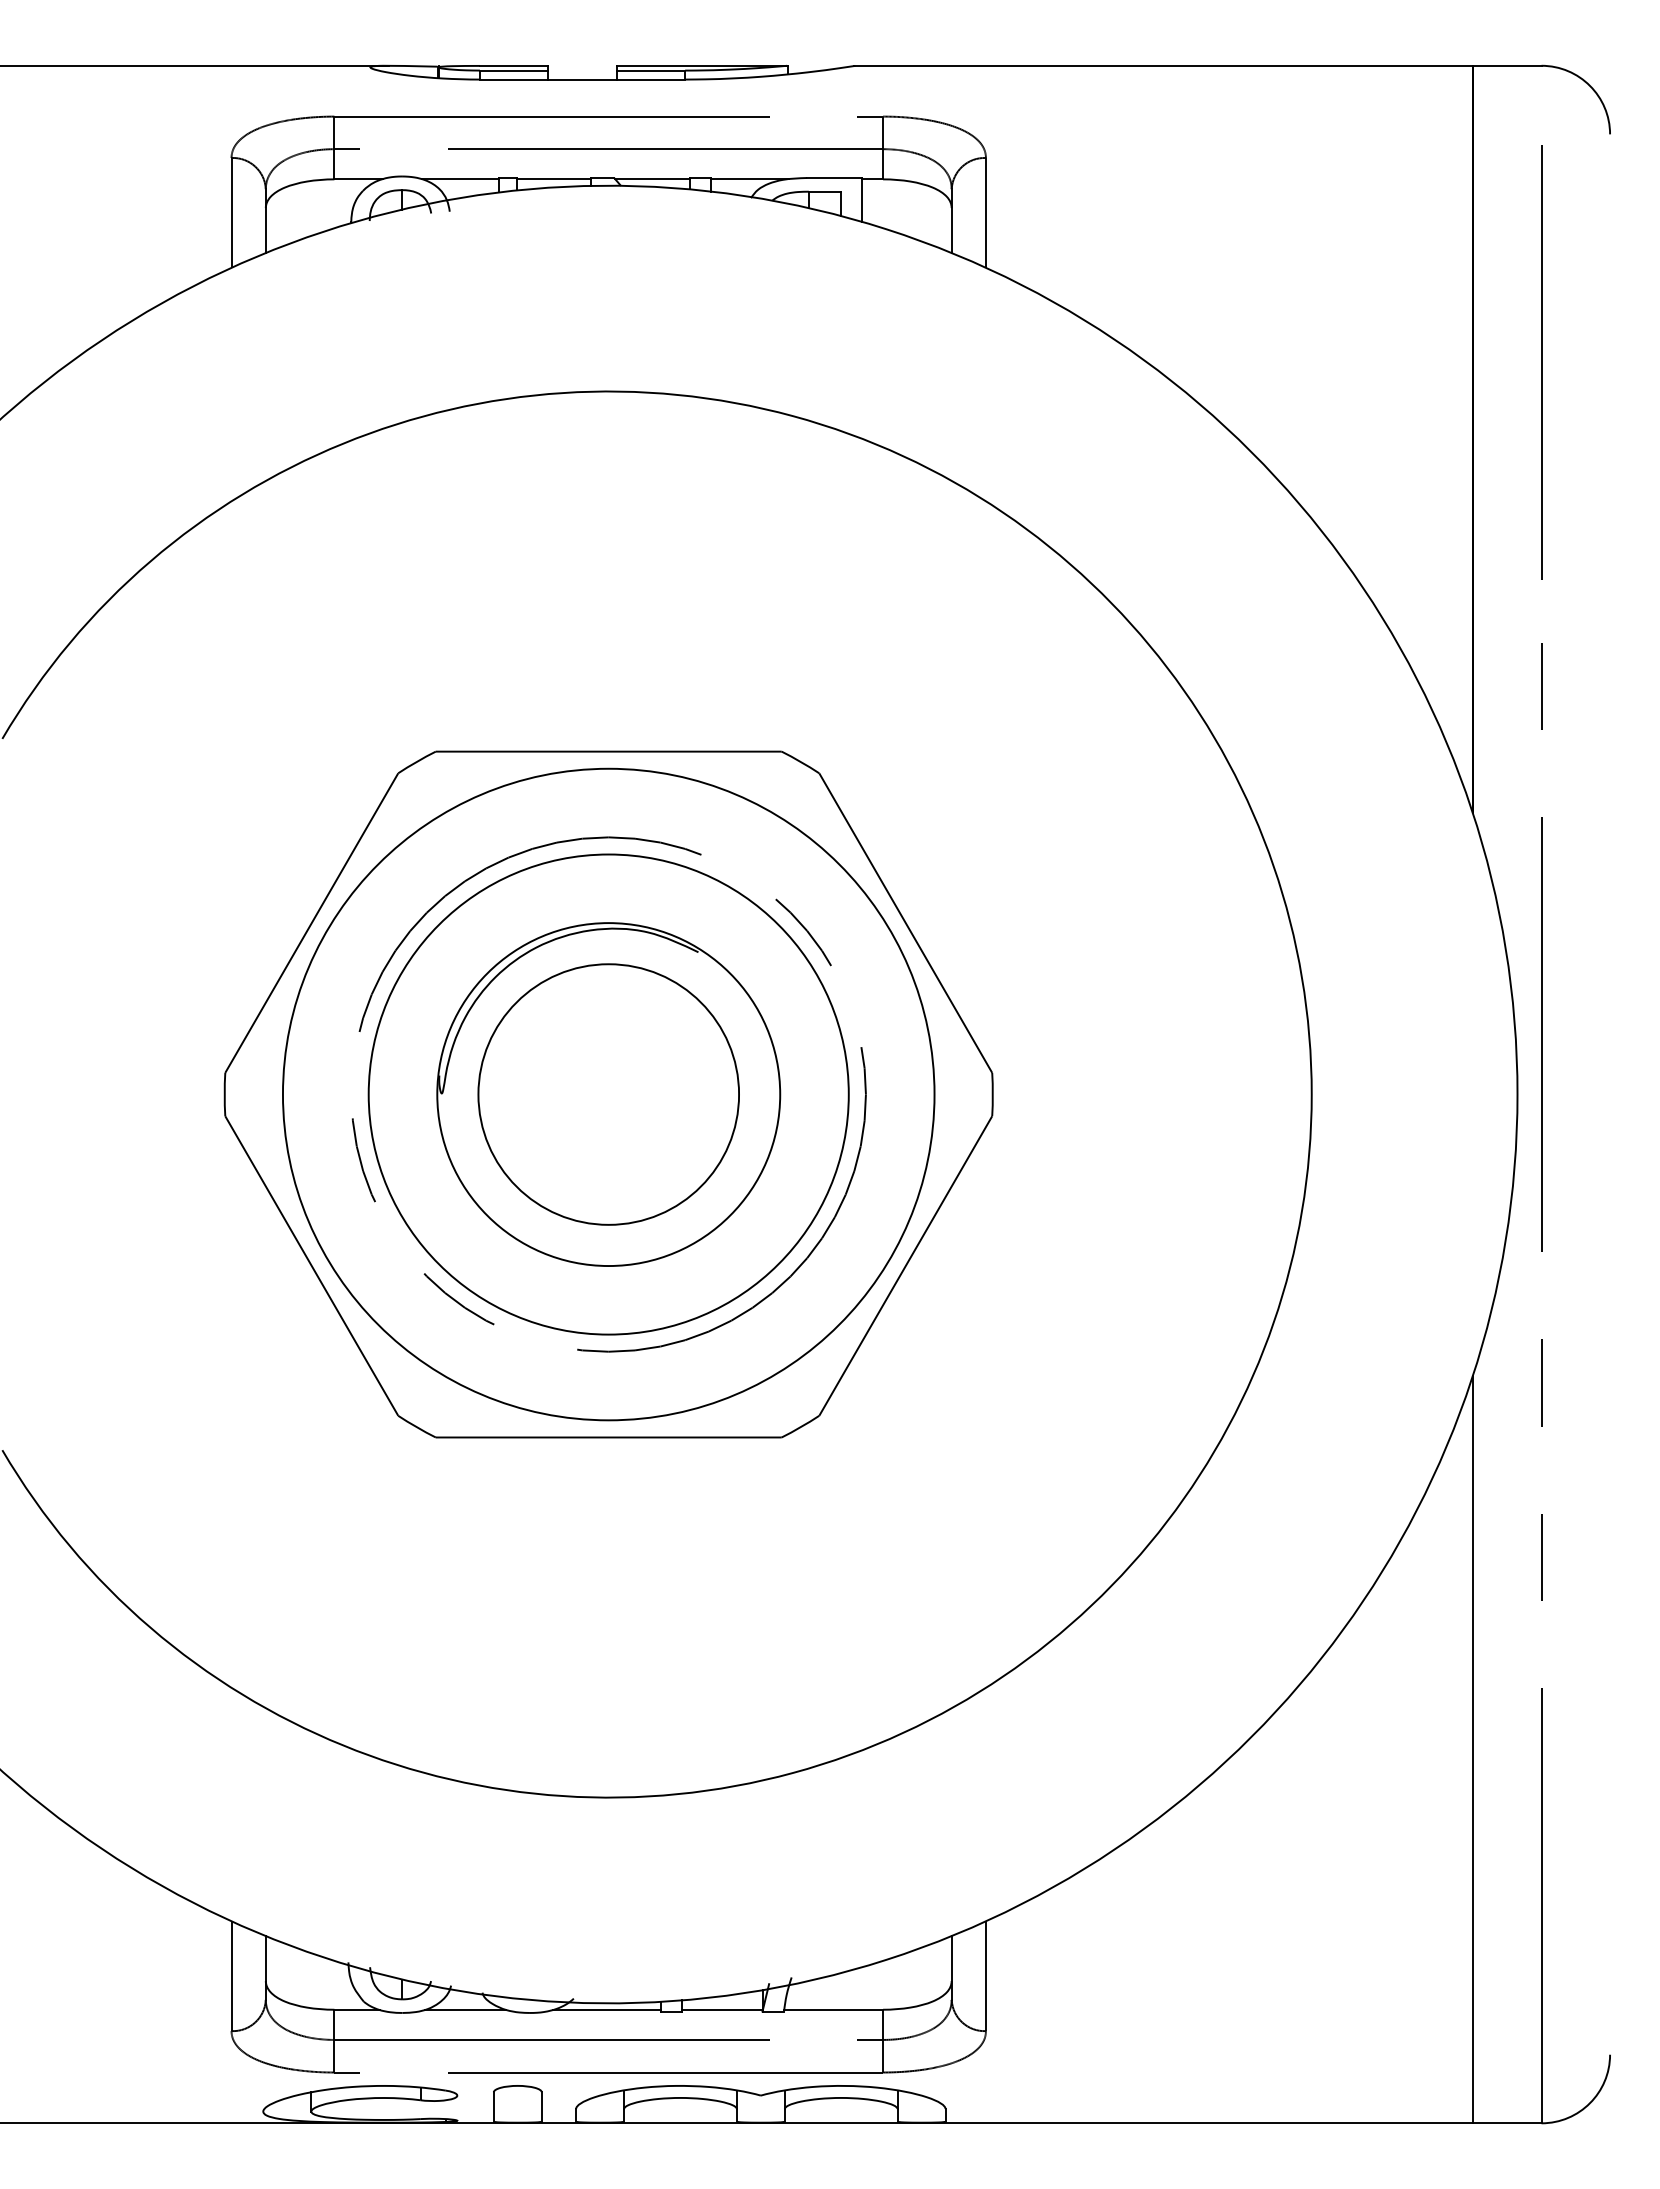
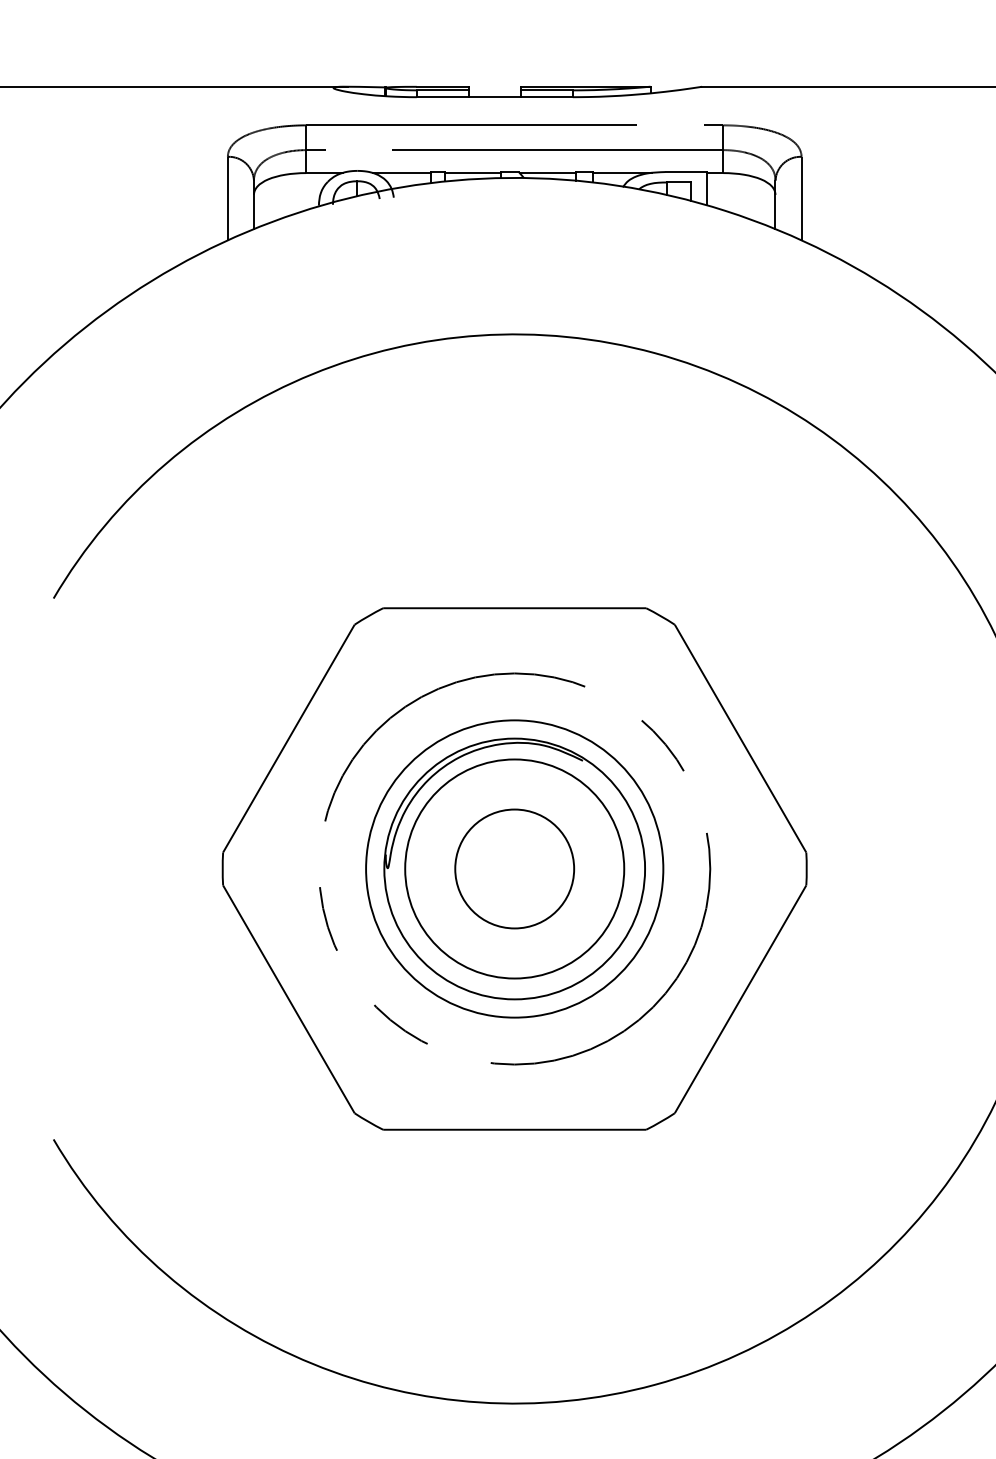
circle: (608, 1094) -> (514, 868), size x0.6
circle: (608, 1094) -> (514, 868), size x0.6
circle: (608, 1094) -> (514, 868), size x0.6

